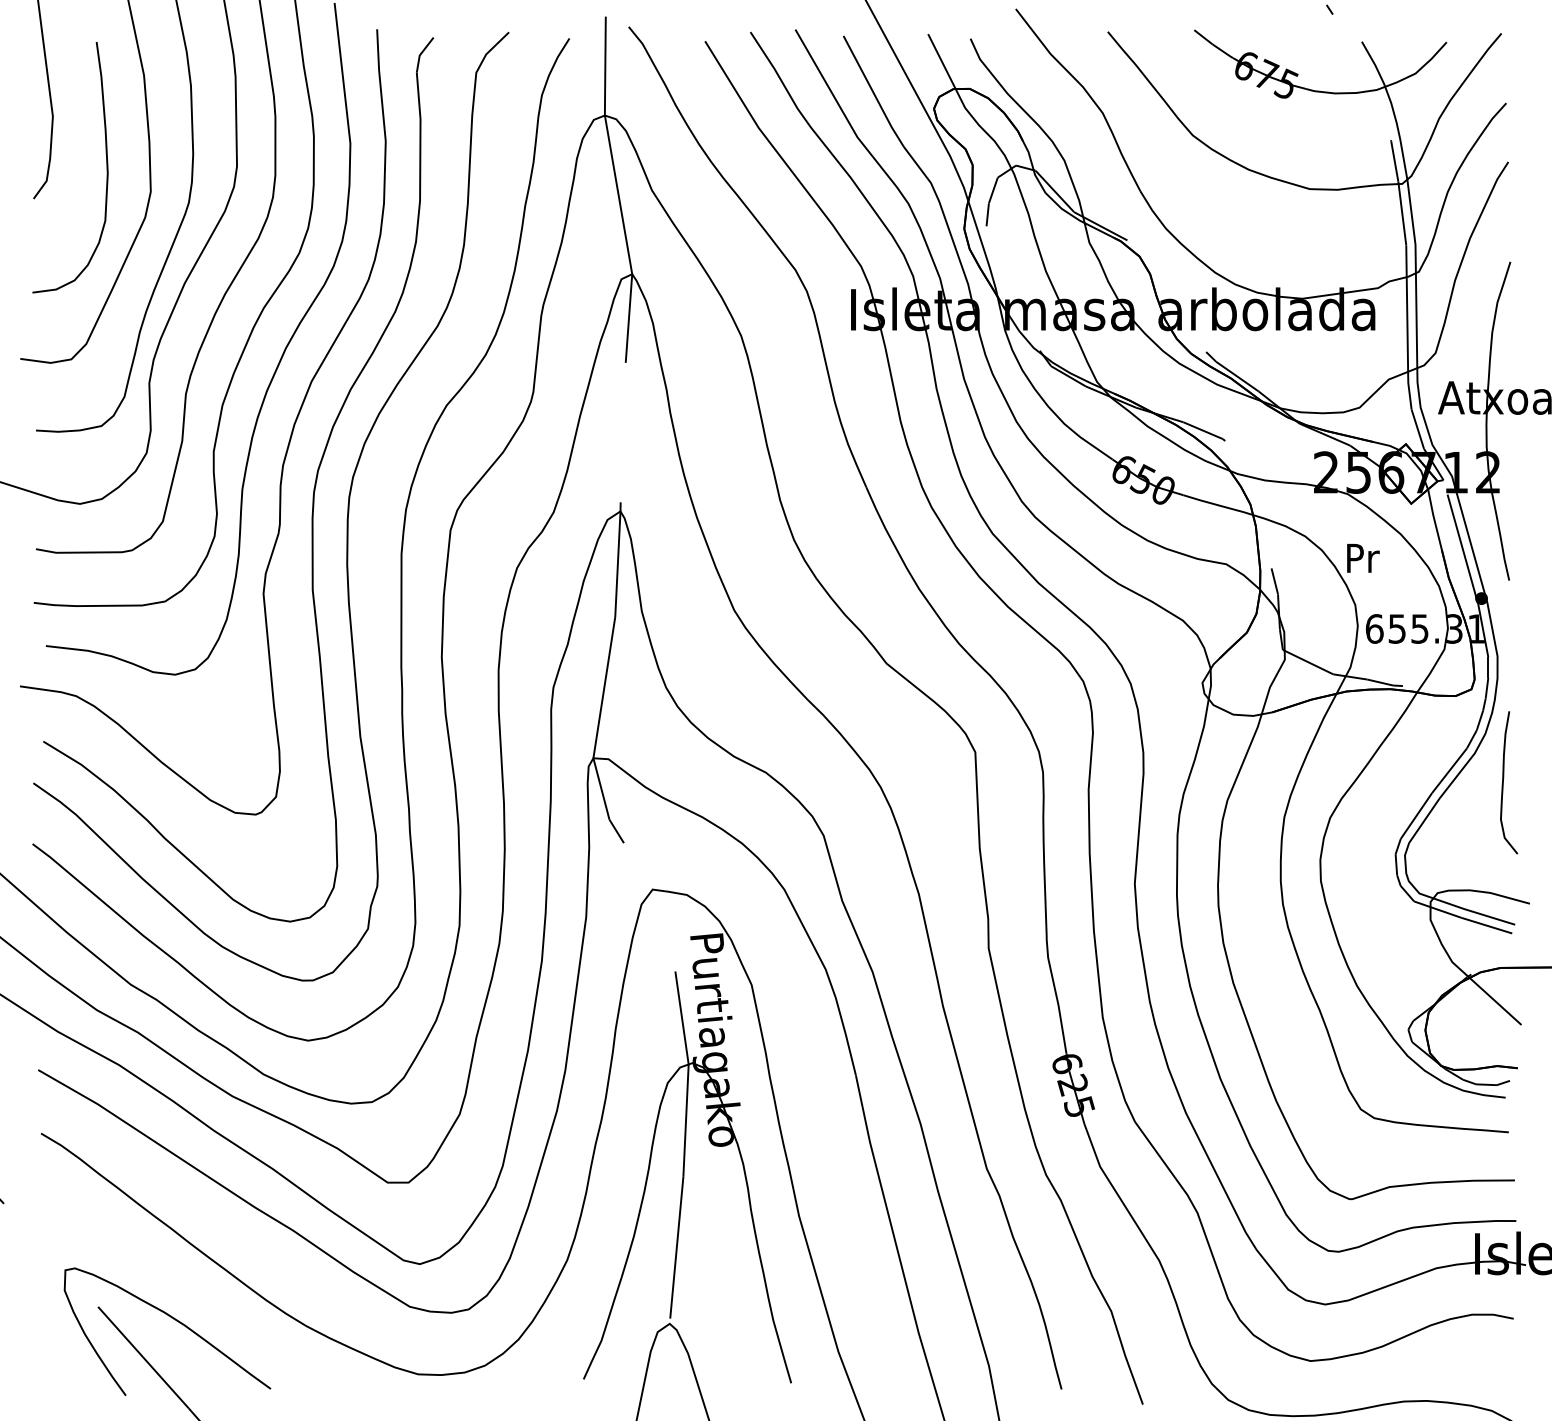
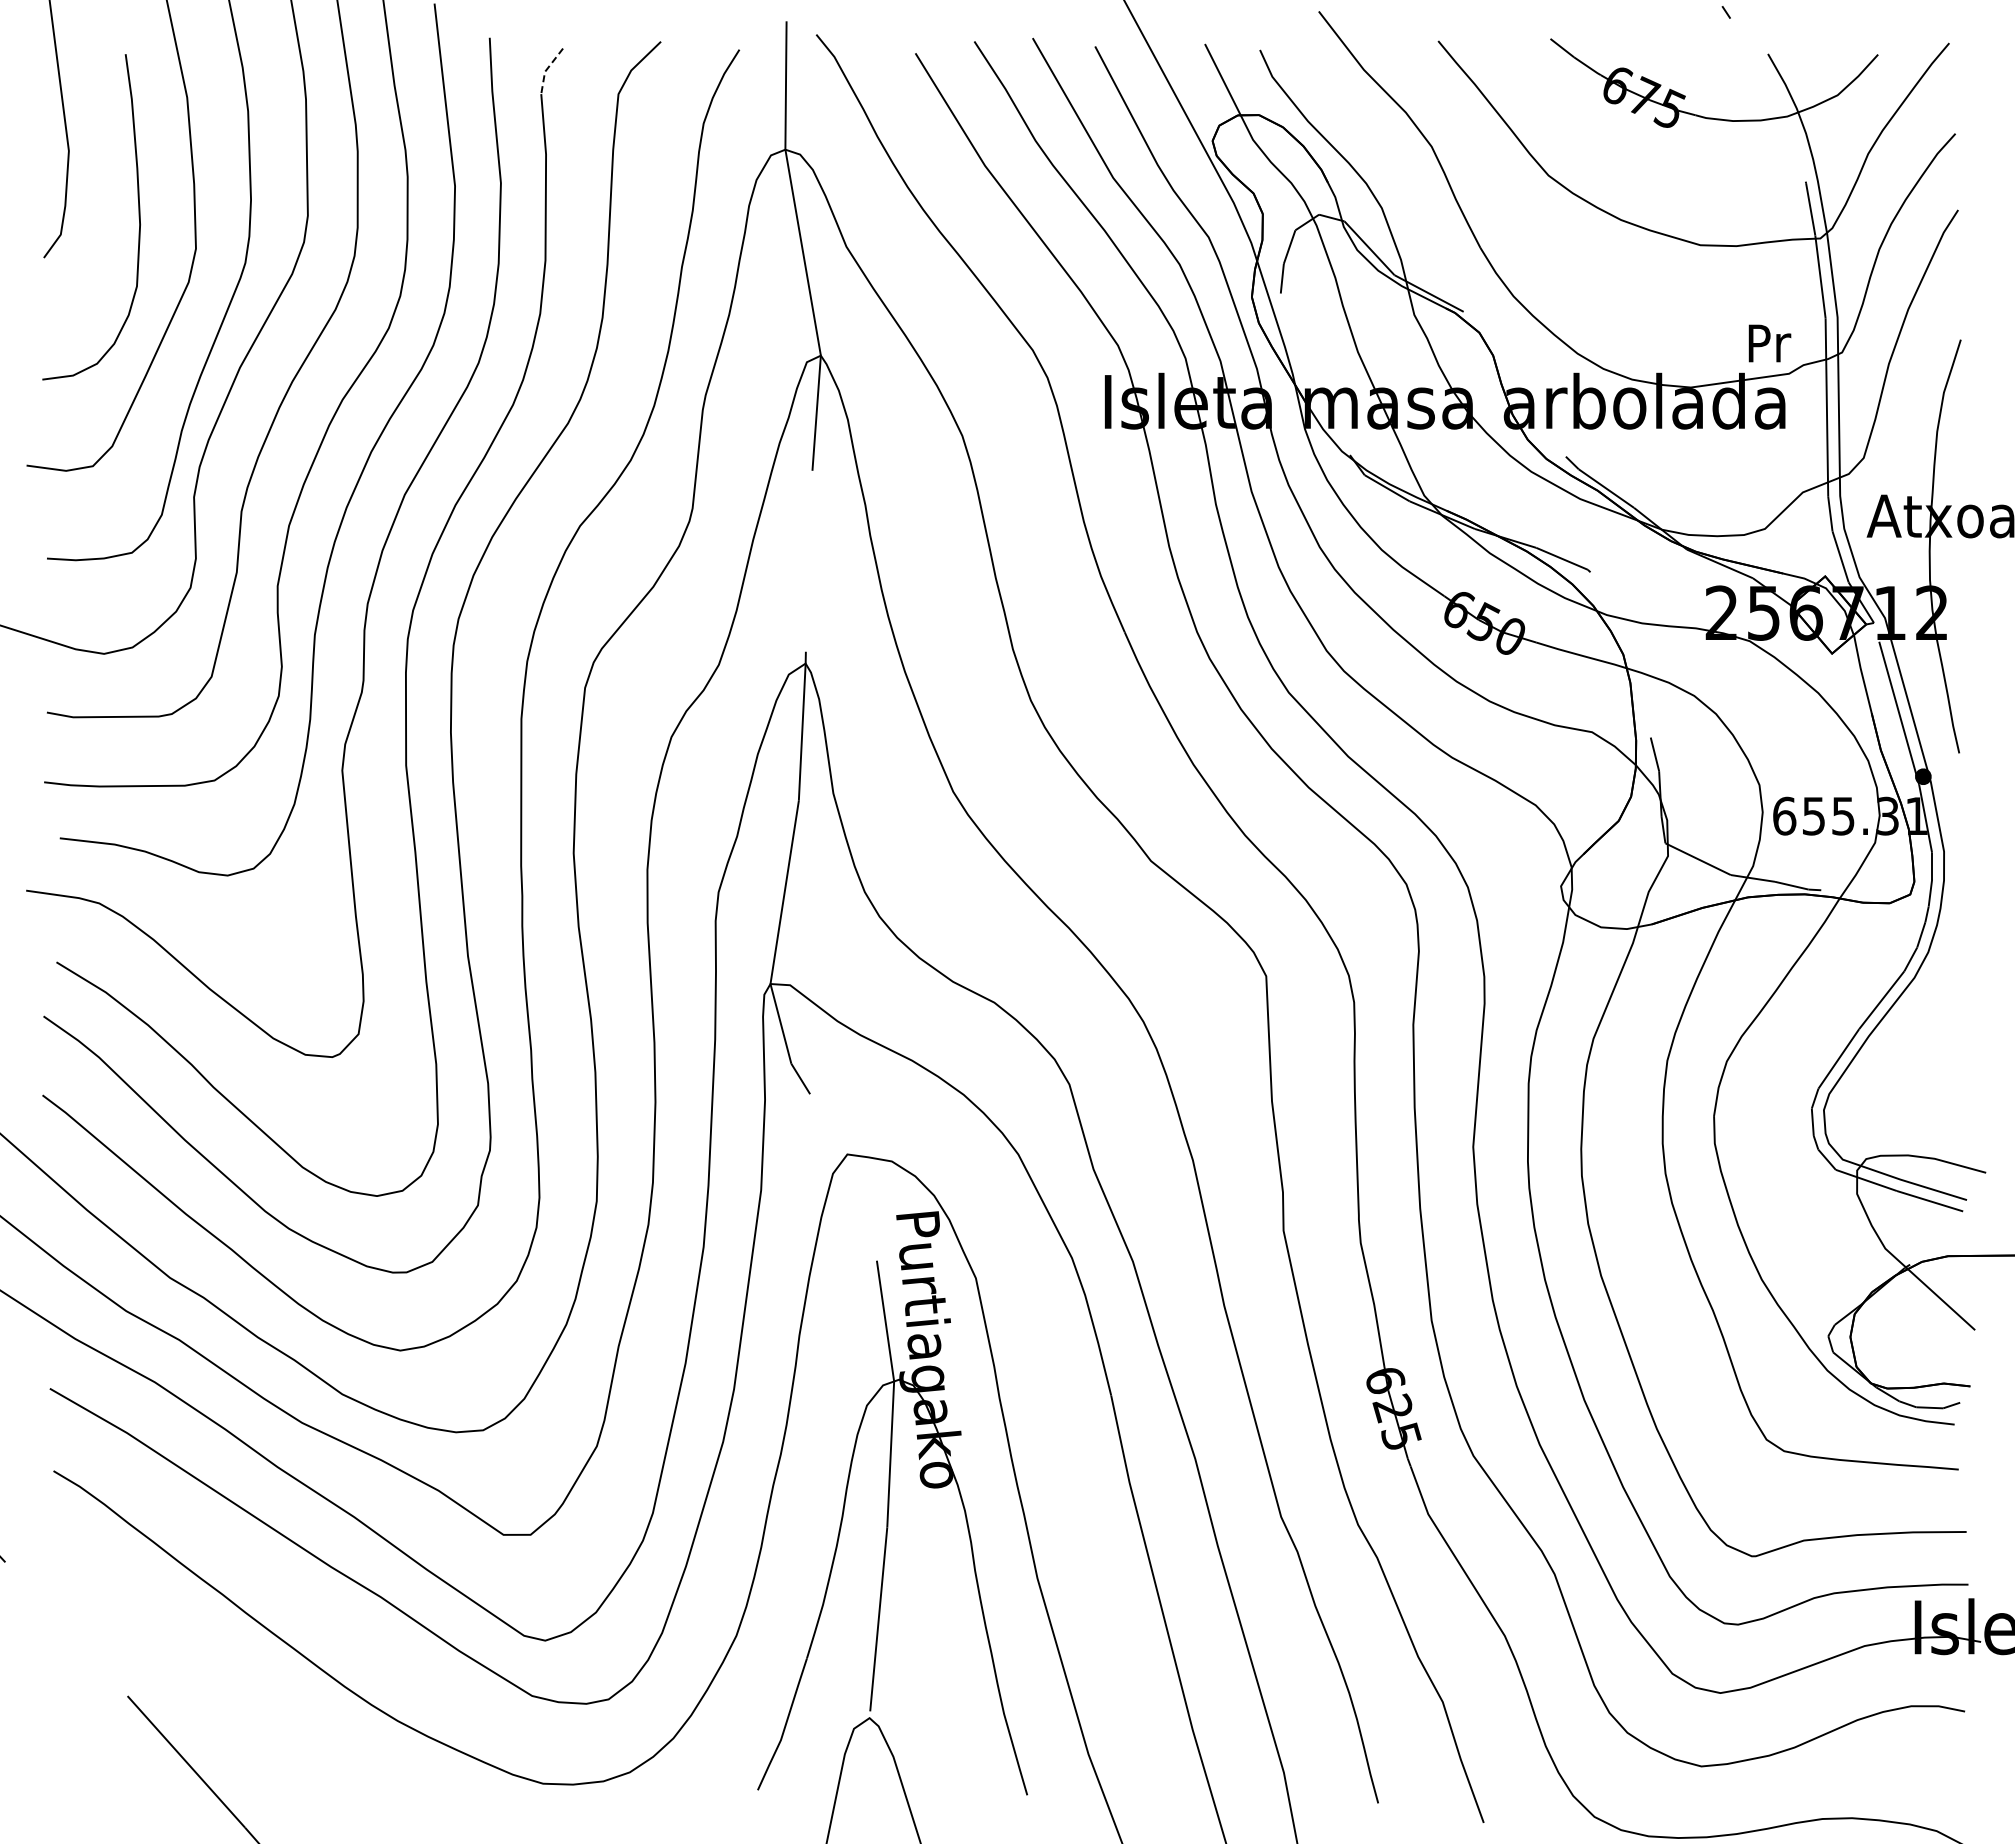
line: (420, 53) -> (546, 69), solid -> dashed
text: (1363, 558) -> (1769, 343), moved
curve: (1504, 780) -> (1952, 1013), removed
curve: (175, 1320) -> (227, 1713), removed

